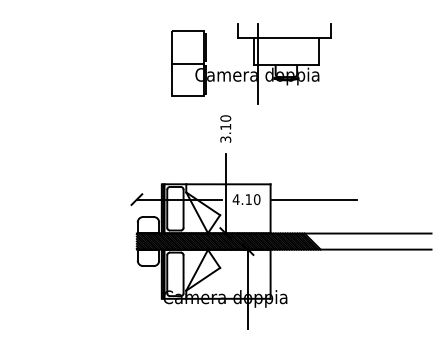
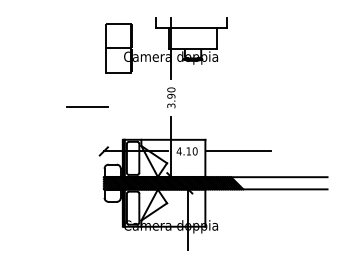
part: (251, 63) -> (166, 48), moved
text: (225, 126) -> (171, 95), 3.10 -> 3.90
line: (115, 140) -> (87, 106), added

